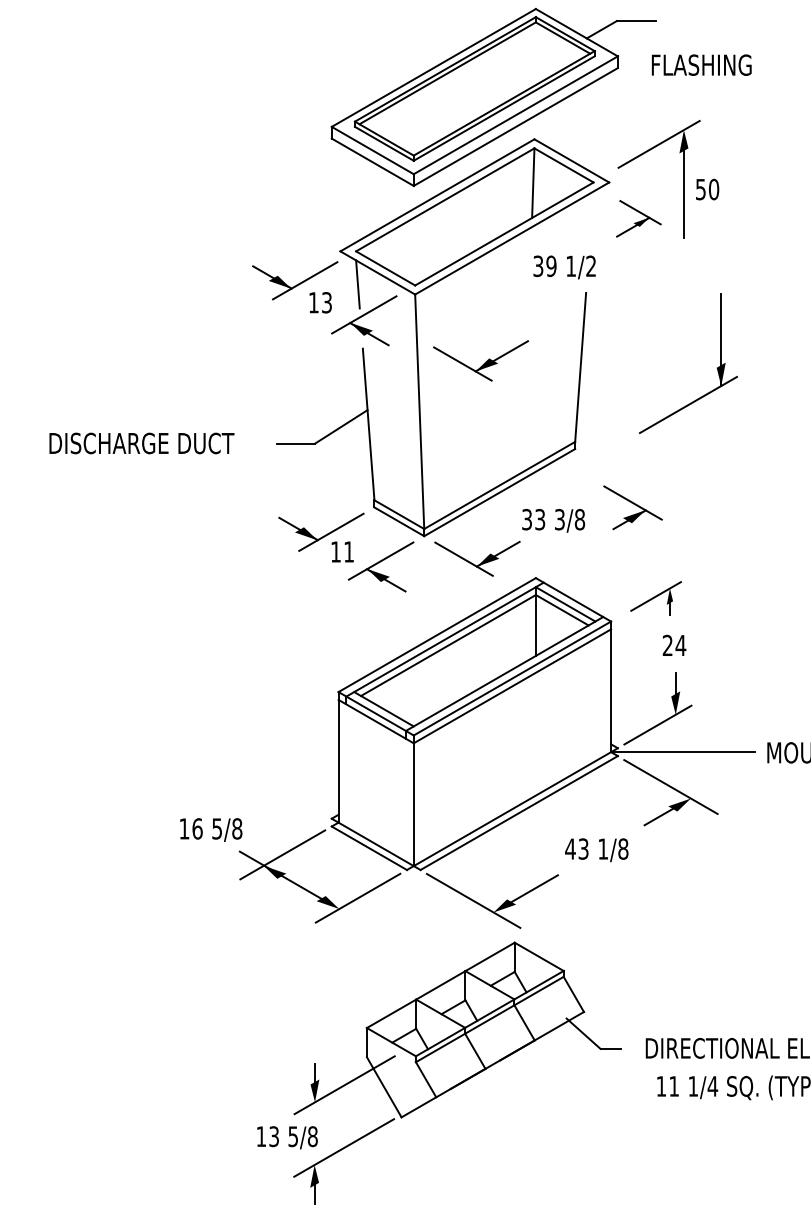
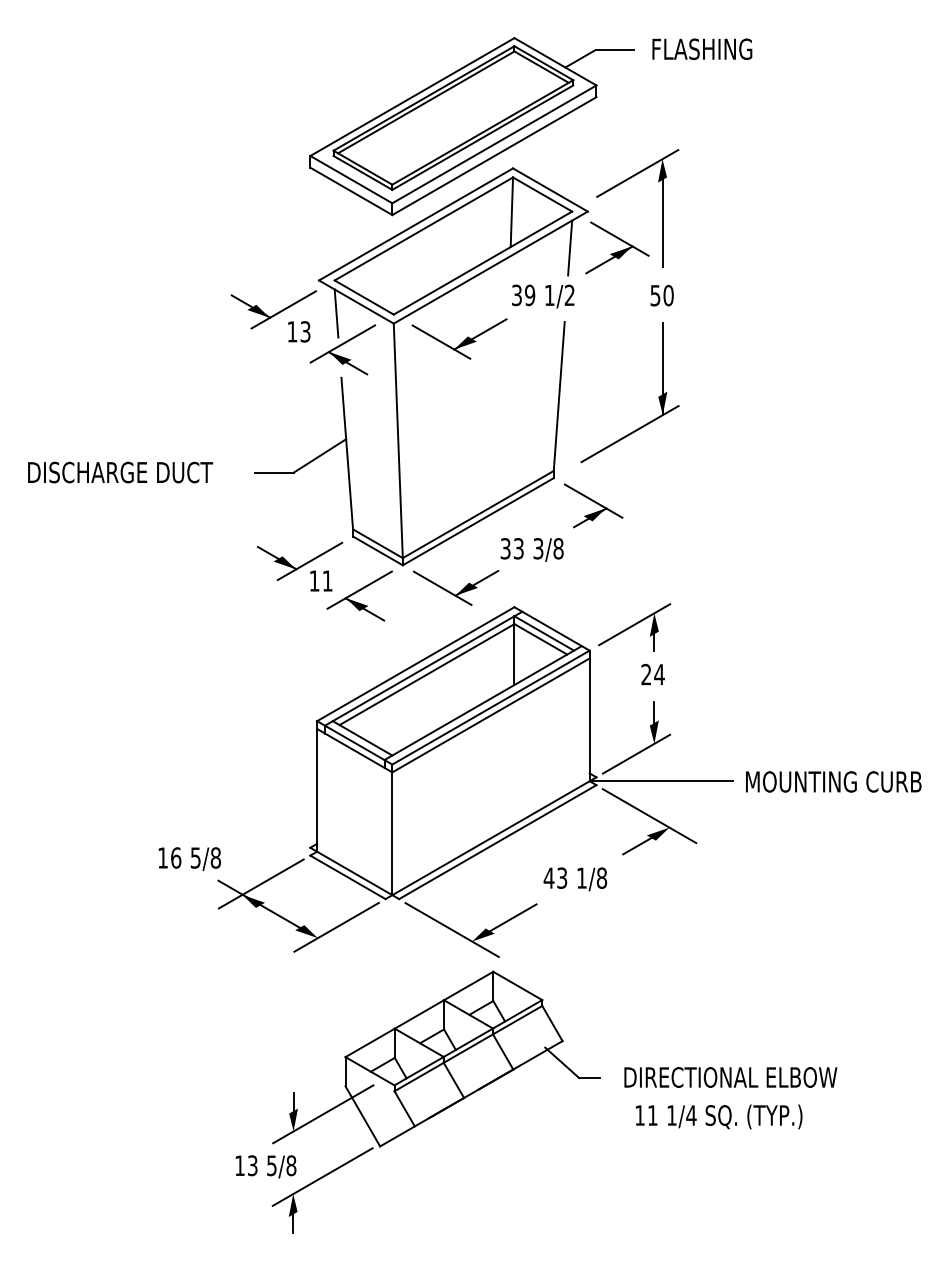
text: (701, 64) -> (702, 48), moved
text: (706, 189) -> (661, 295), moved
line: (591, 218) -> (570, 247), added
part: (638, 218) -> (617, 247), size x1.43
part: (480, 360) -> (459, 338), moved
part: (716, 367) -> (658, 396), moved
part: (632, 507) -> (593, 505), moved
part: (655, 598) -> (634, 627), size x1.43

